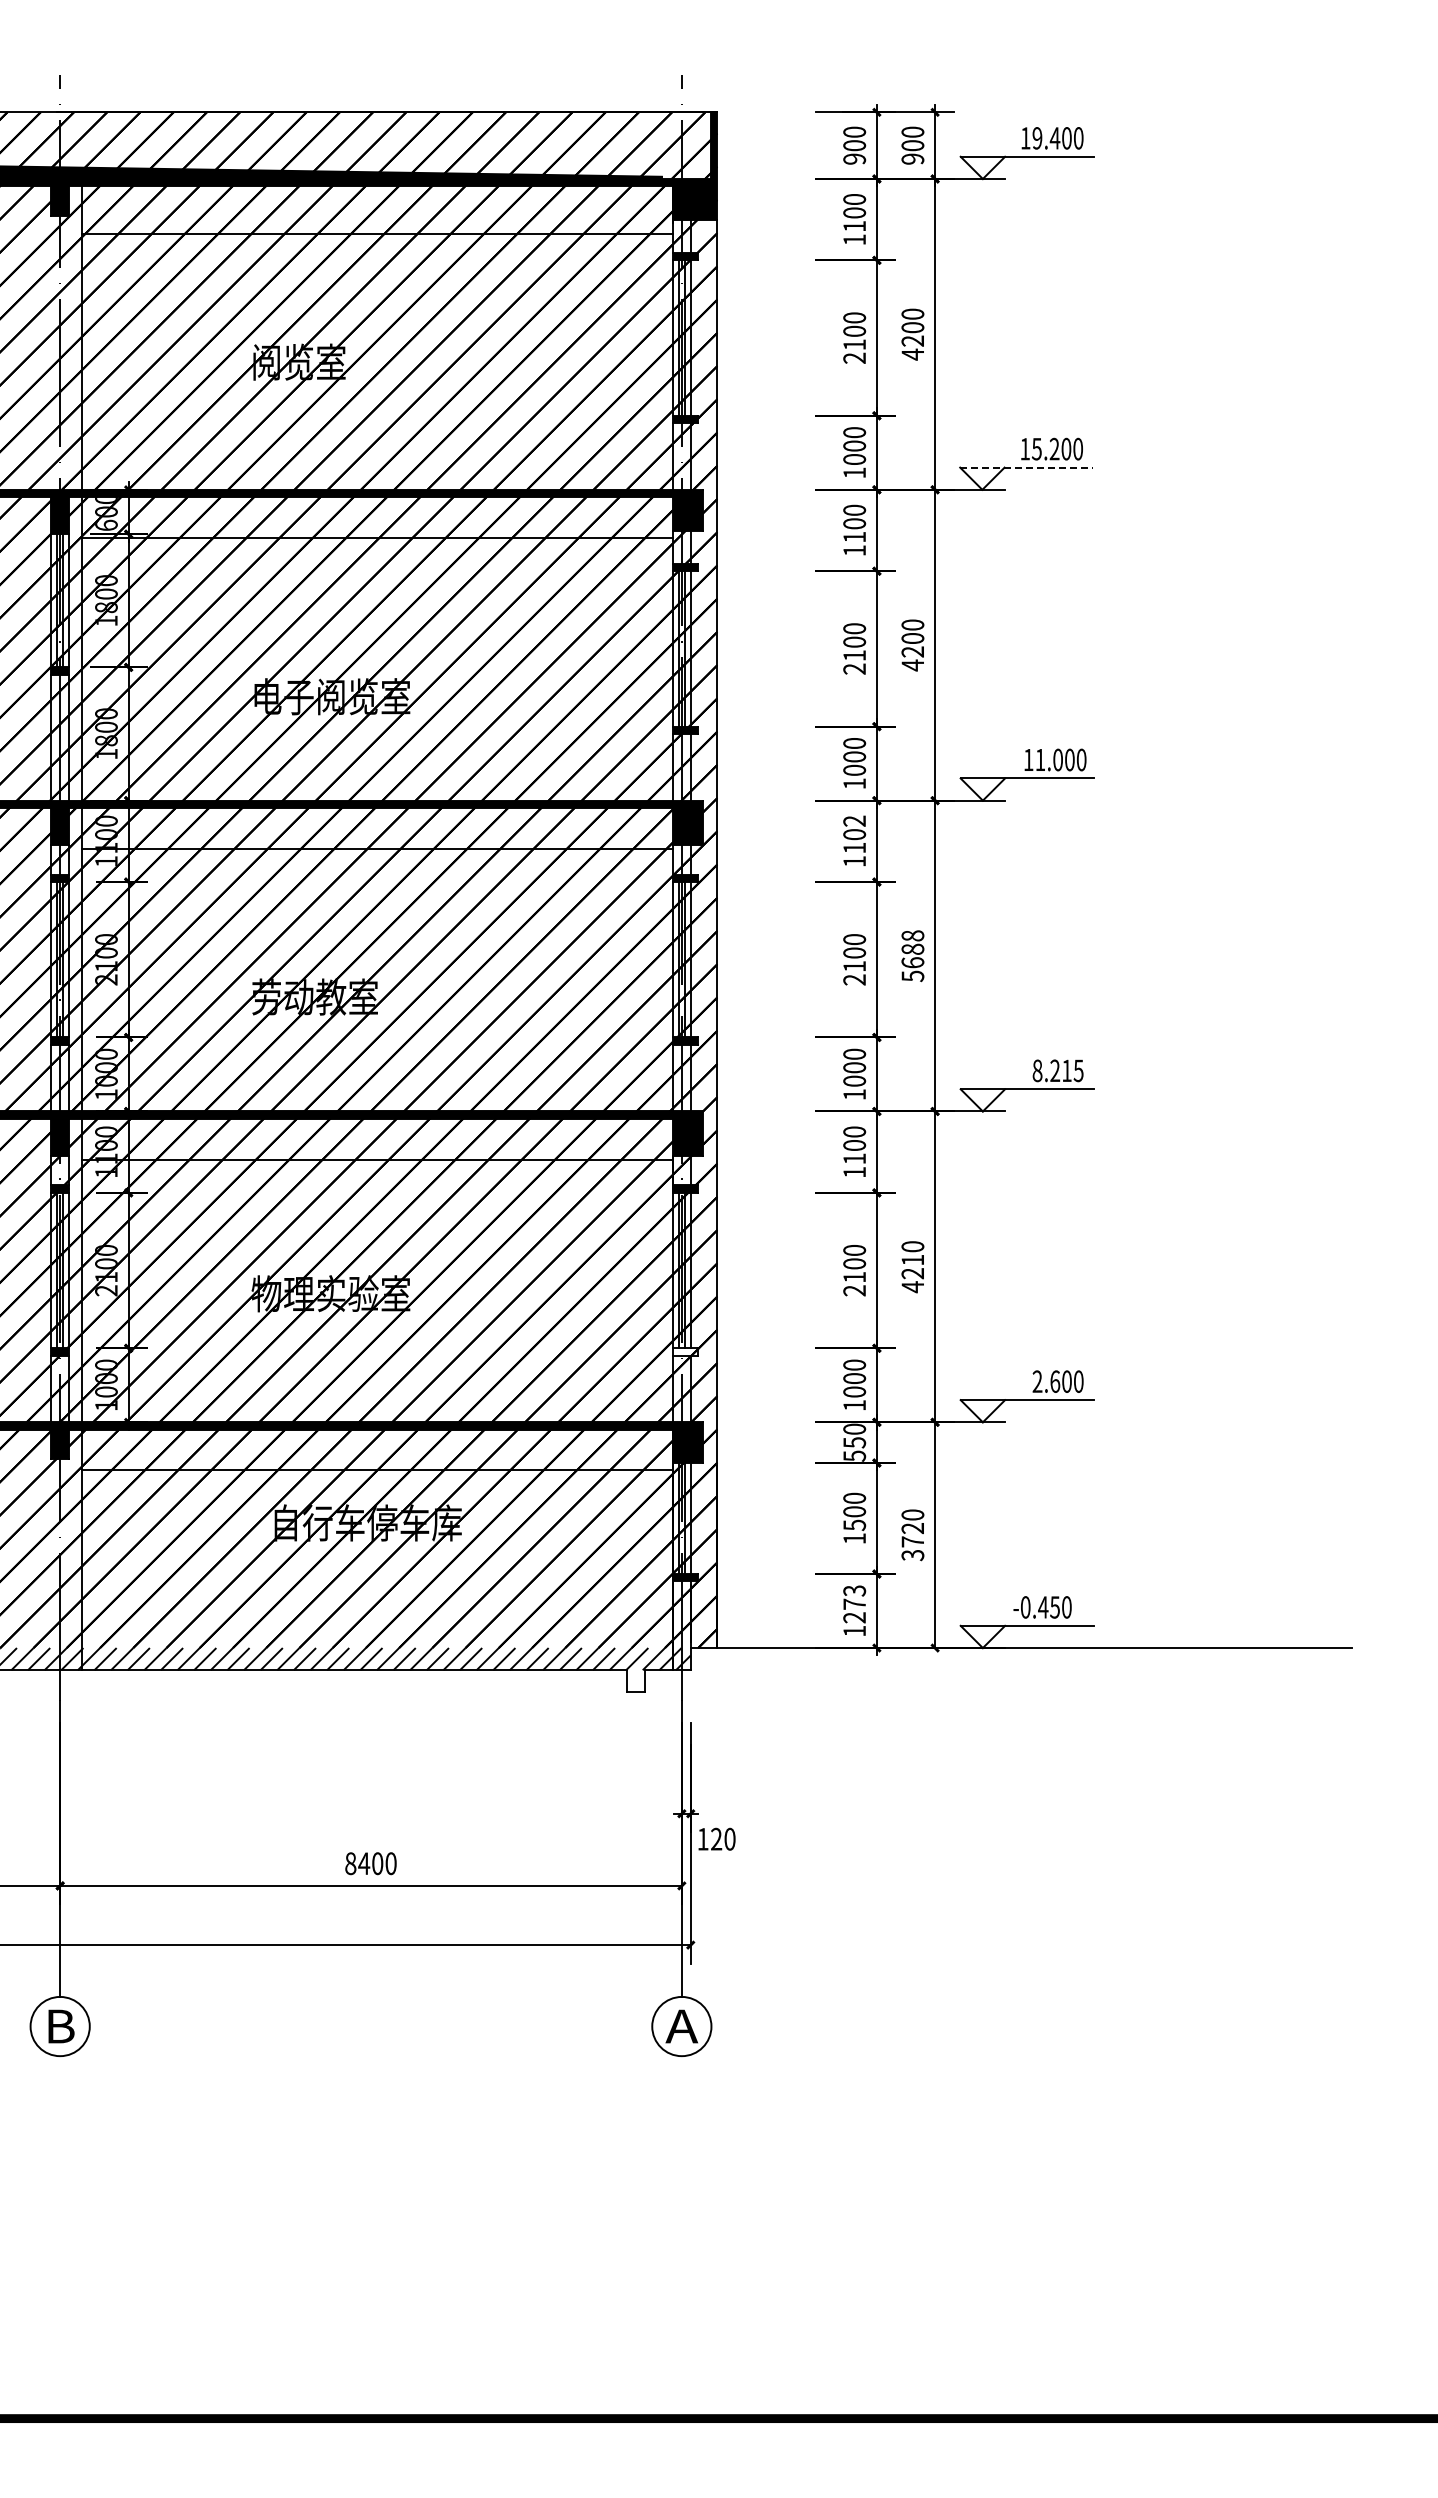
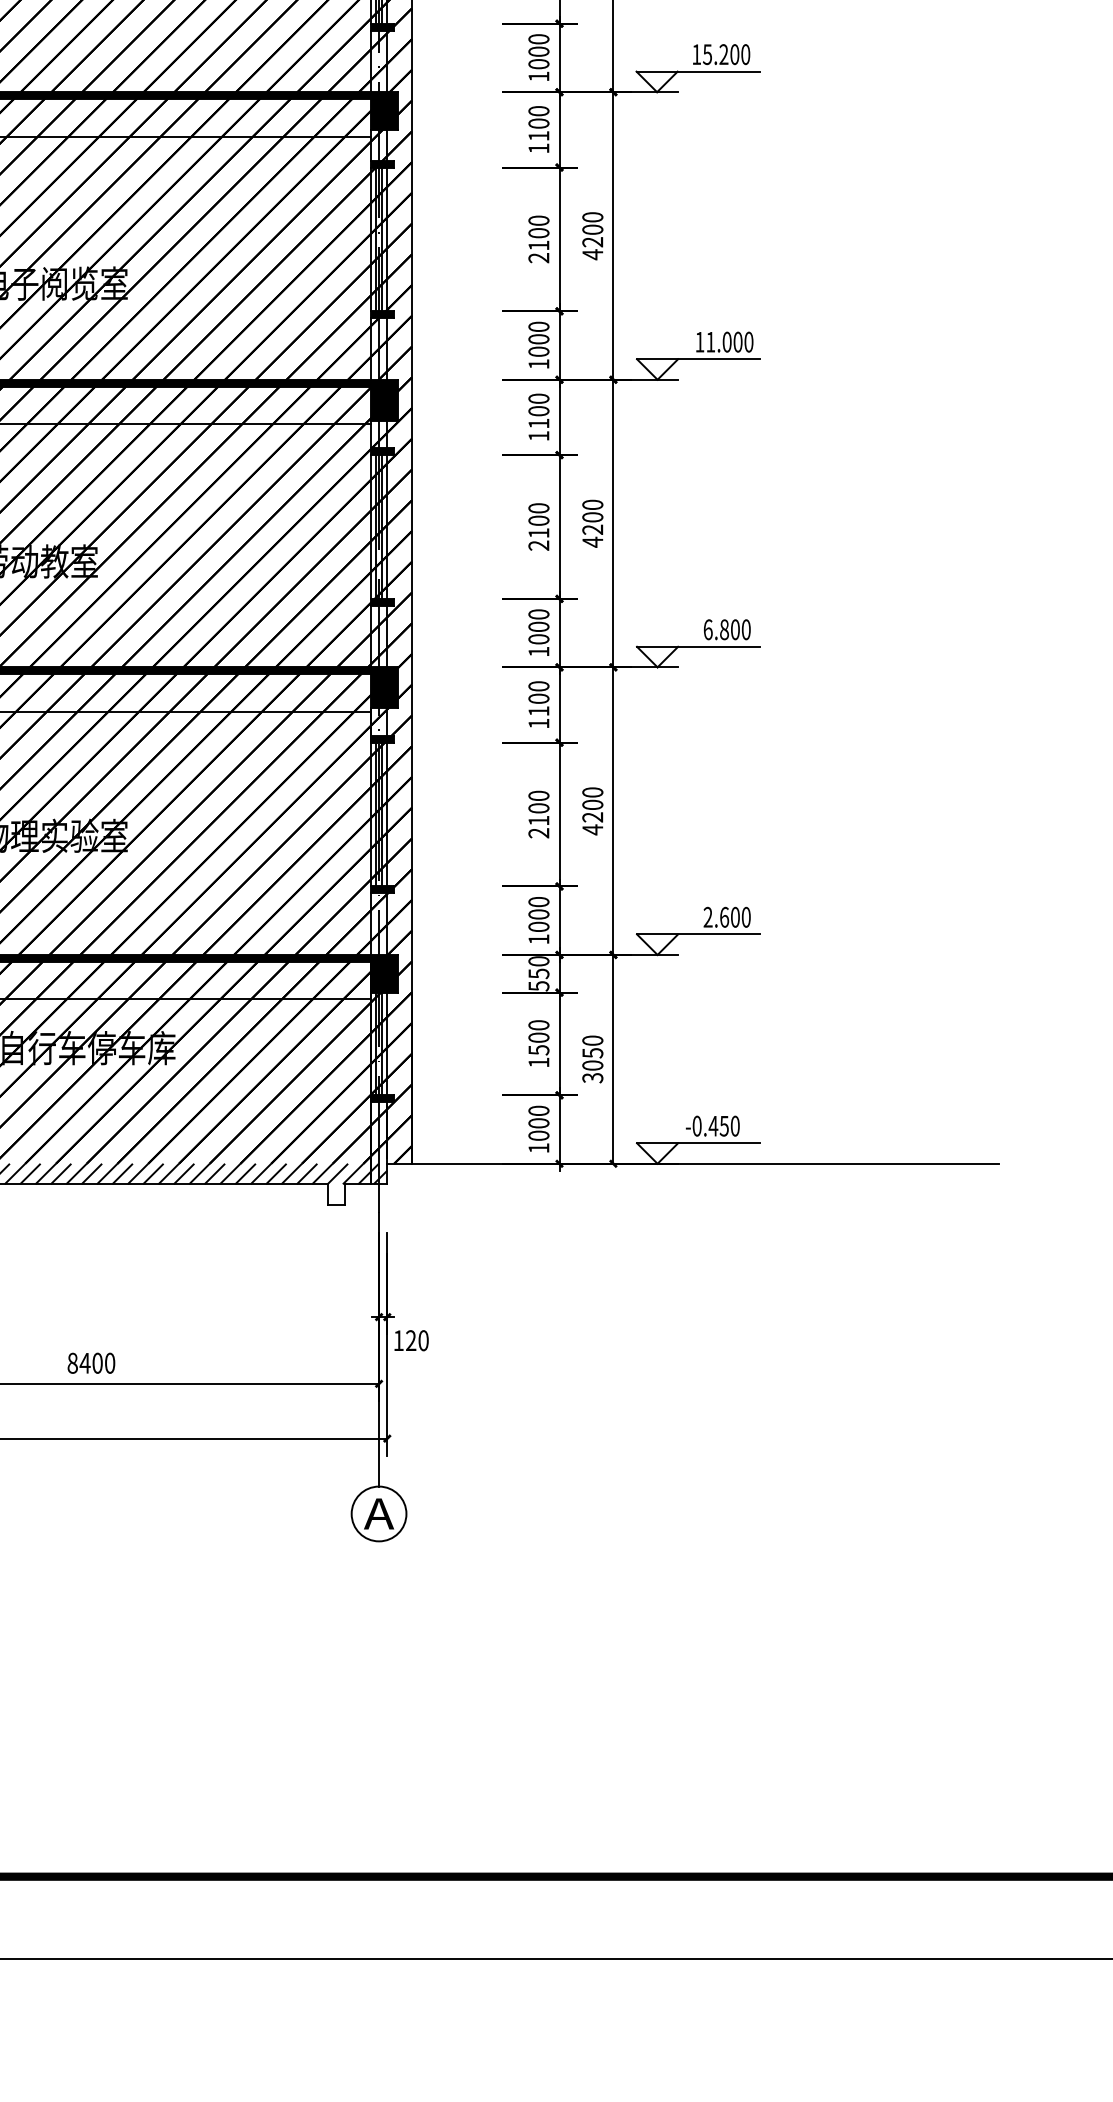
line: (1026, 467) -> (697, 71), dashed -> solid
text: (854, 820) -> (538, 398), 1102 -> 1100
text: (912, 956) -> (592, 523), 5688 -> 4200
text: (1057, 1070) -> (726, 629), 8.215 -> 6.800
text: (912, 1259) -> (592, 804), 4210 -> 4200
fill: (685, 1351) -> (382, 889), added
text: (912, 1535) -> (592, 1059), 3720 -> 3050
text: (854, 1604) -> (538, 1123), 1273 -> 1000

